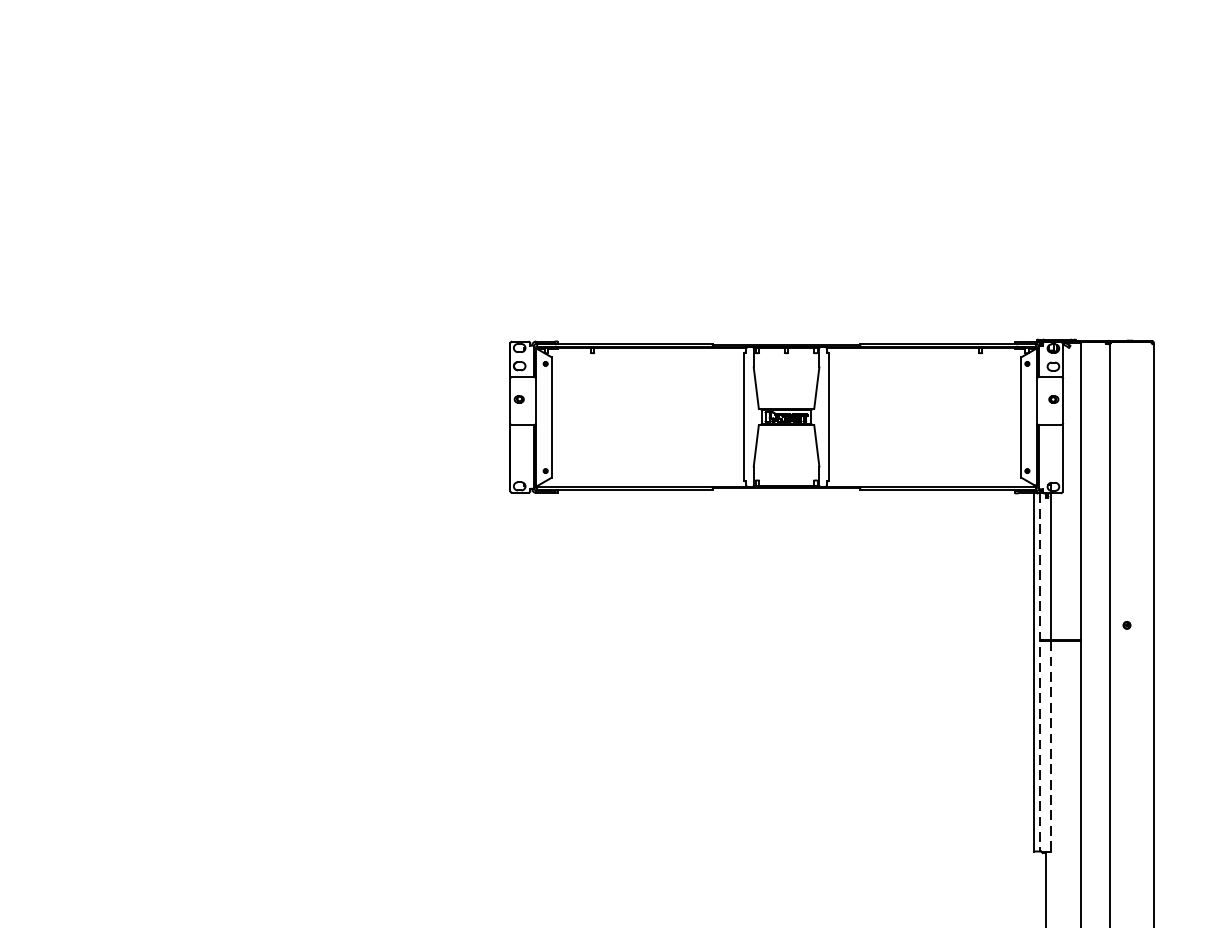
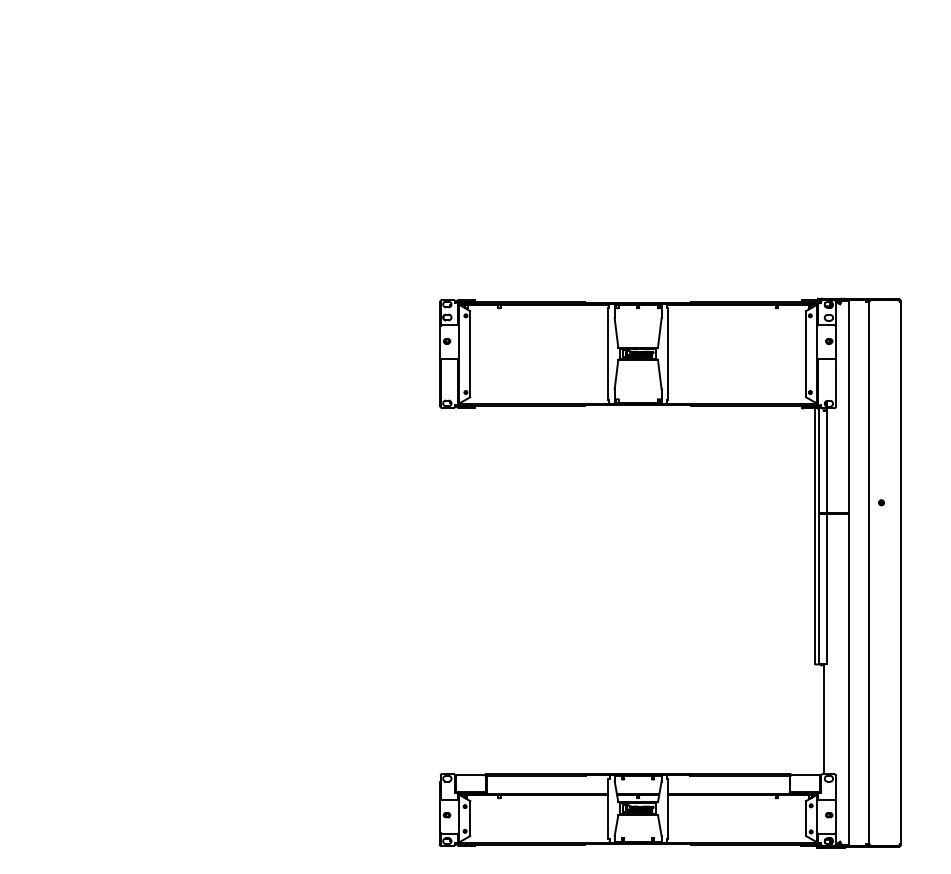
line: (1040, 672) -> (819, 536), dashed -> solid
line: (1051, 746) -> (827, 589), dashed -> solid

